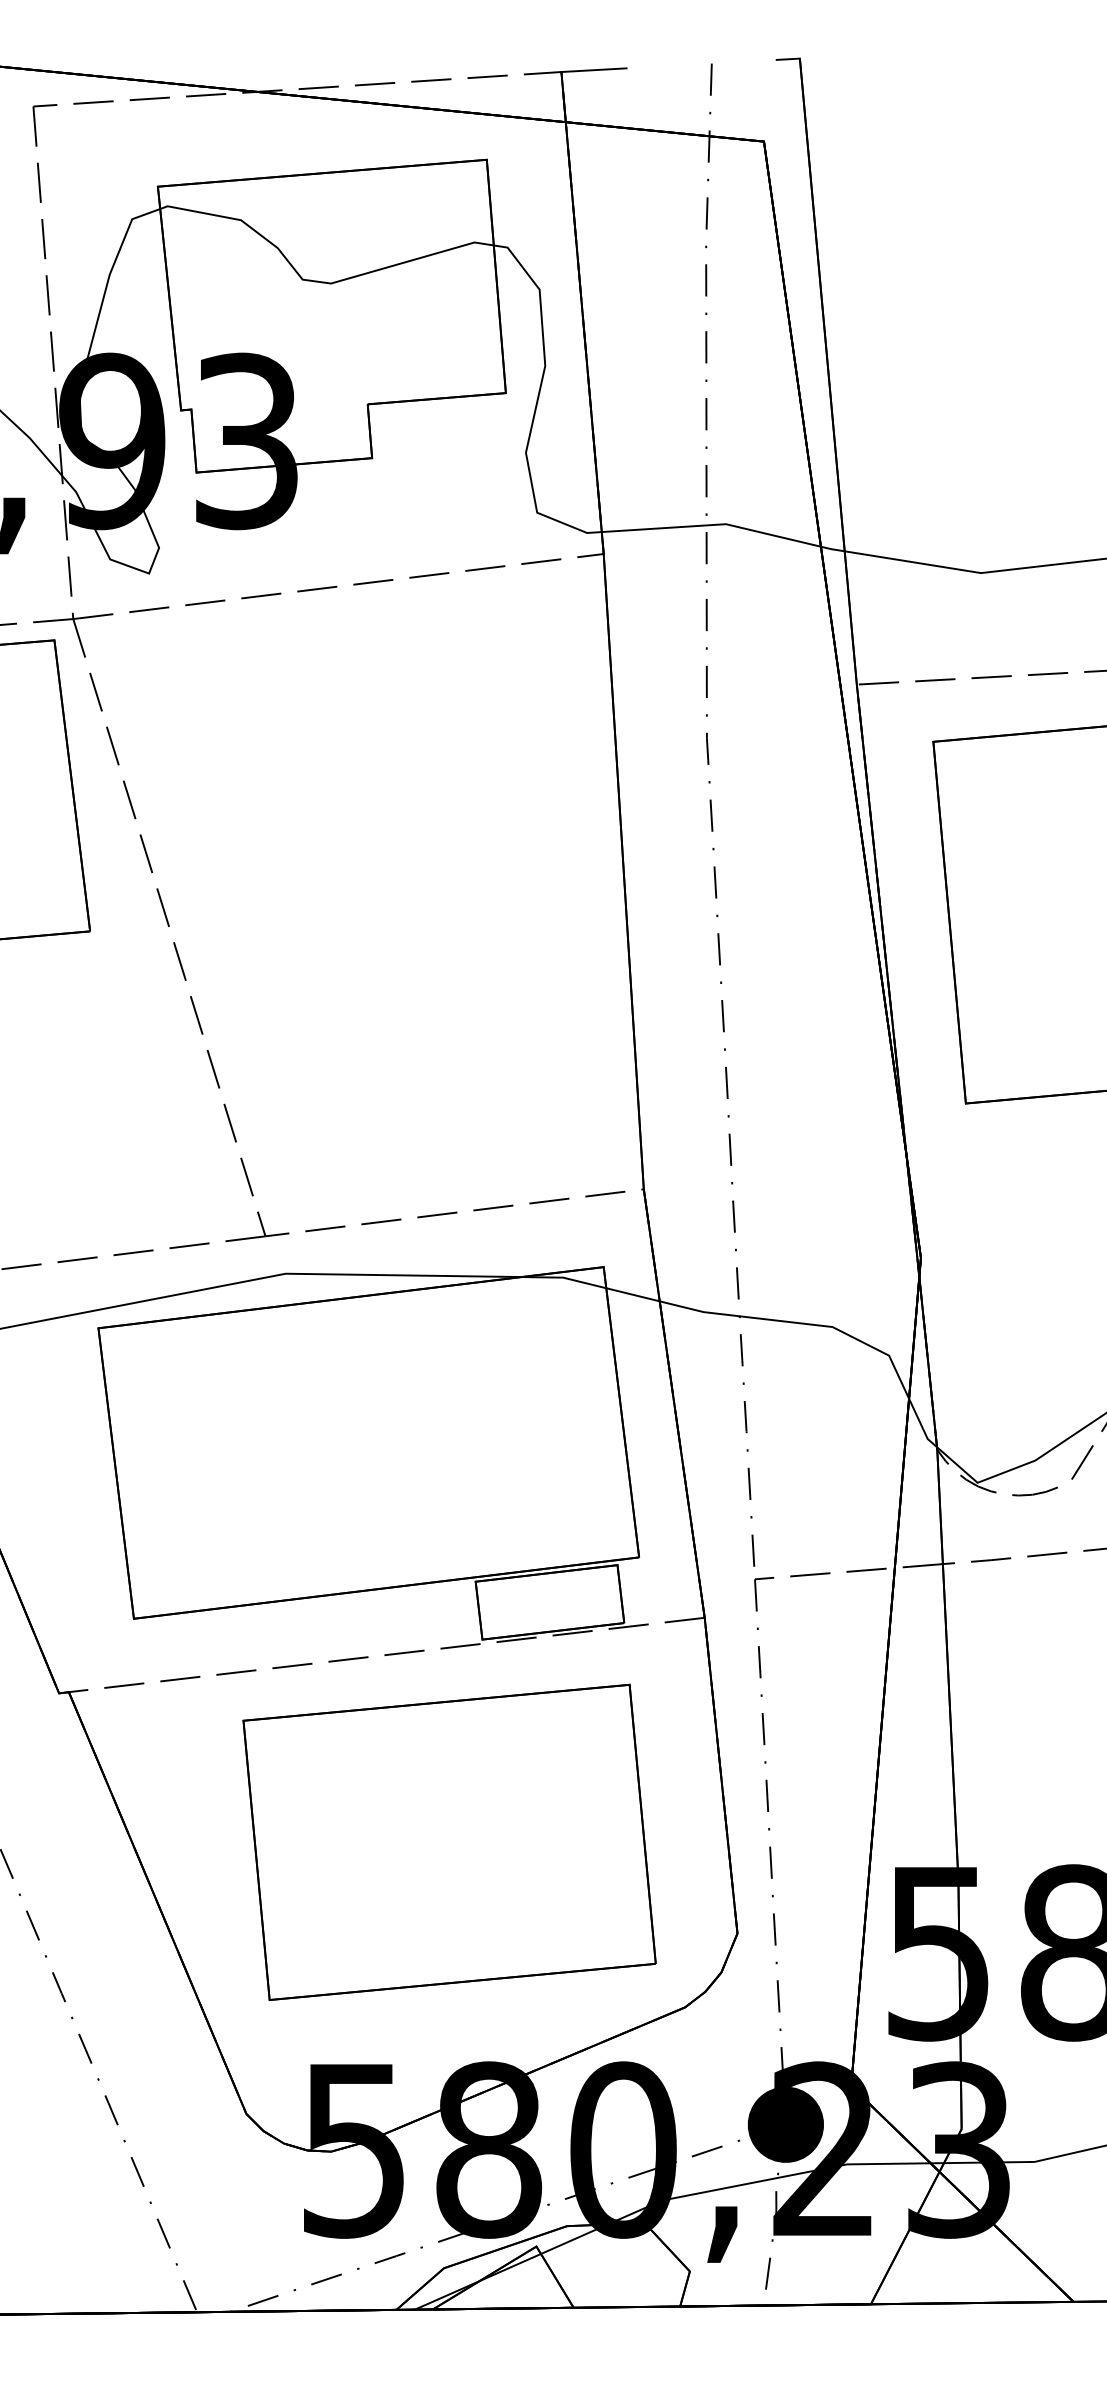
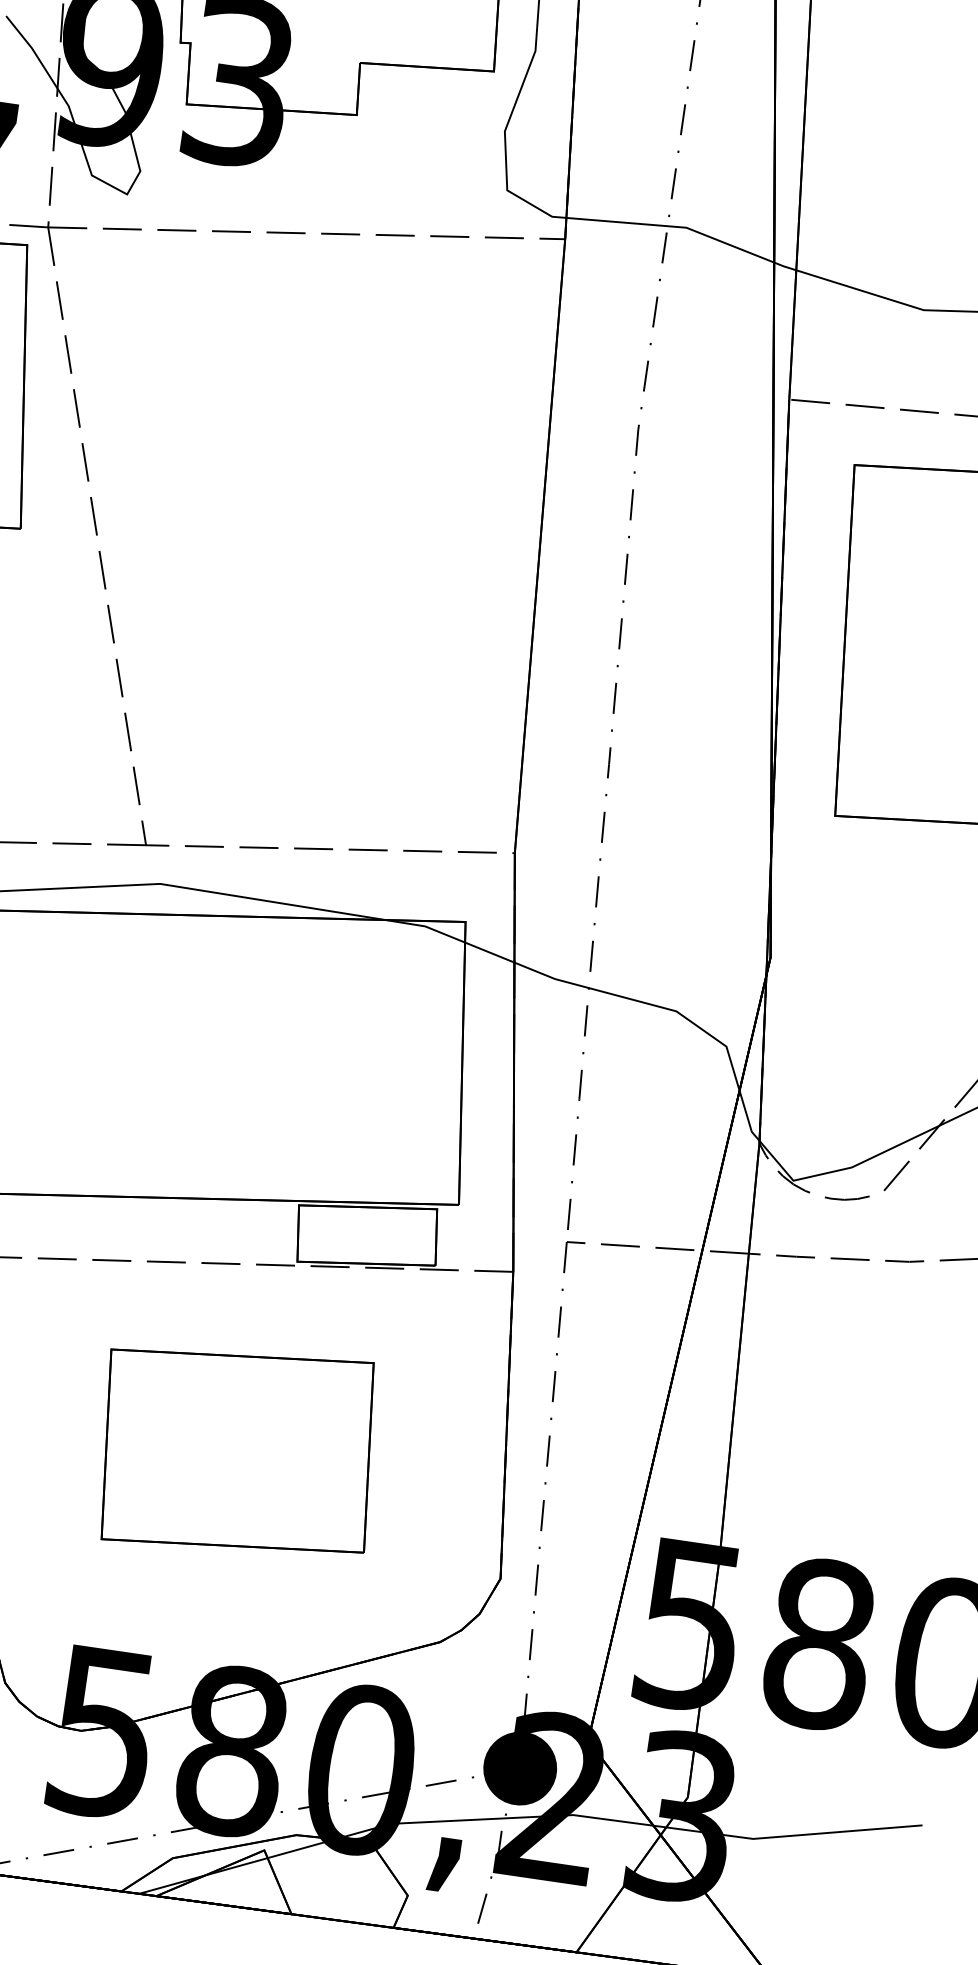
part: (449, 1841) -> (237, 1450), size x0.7

